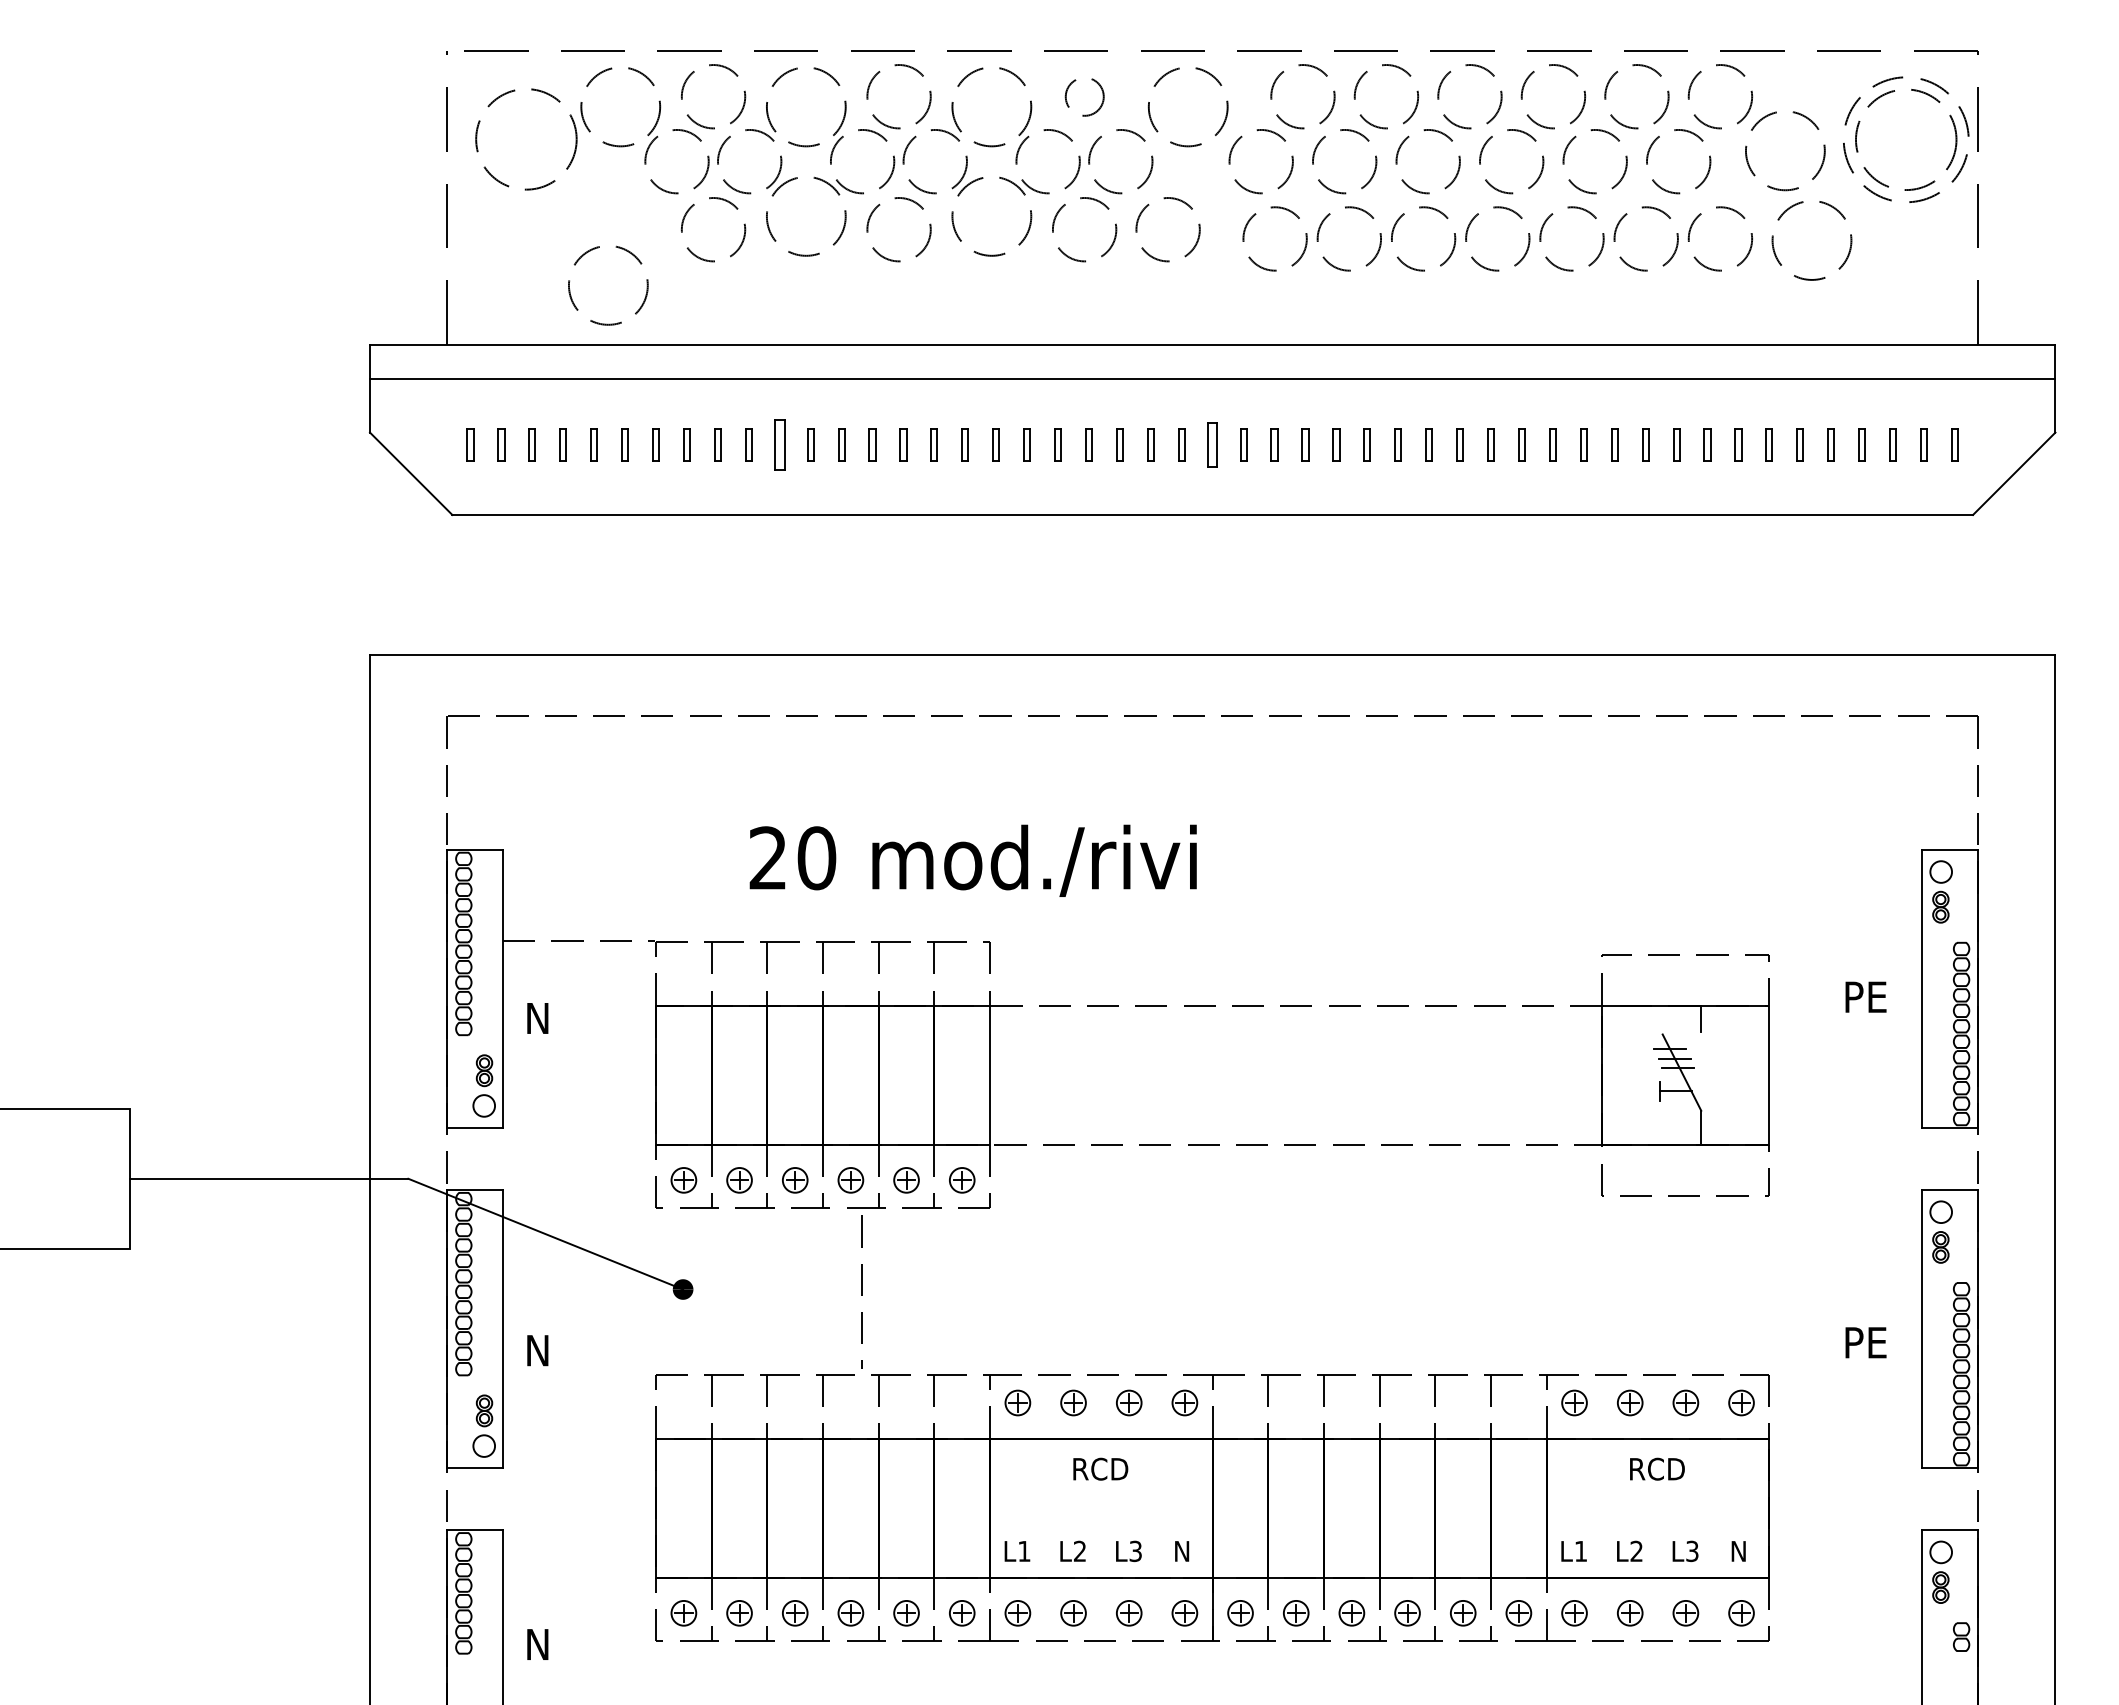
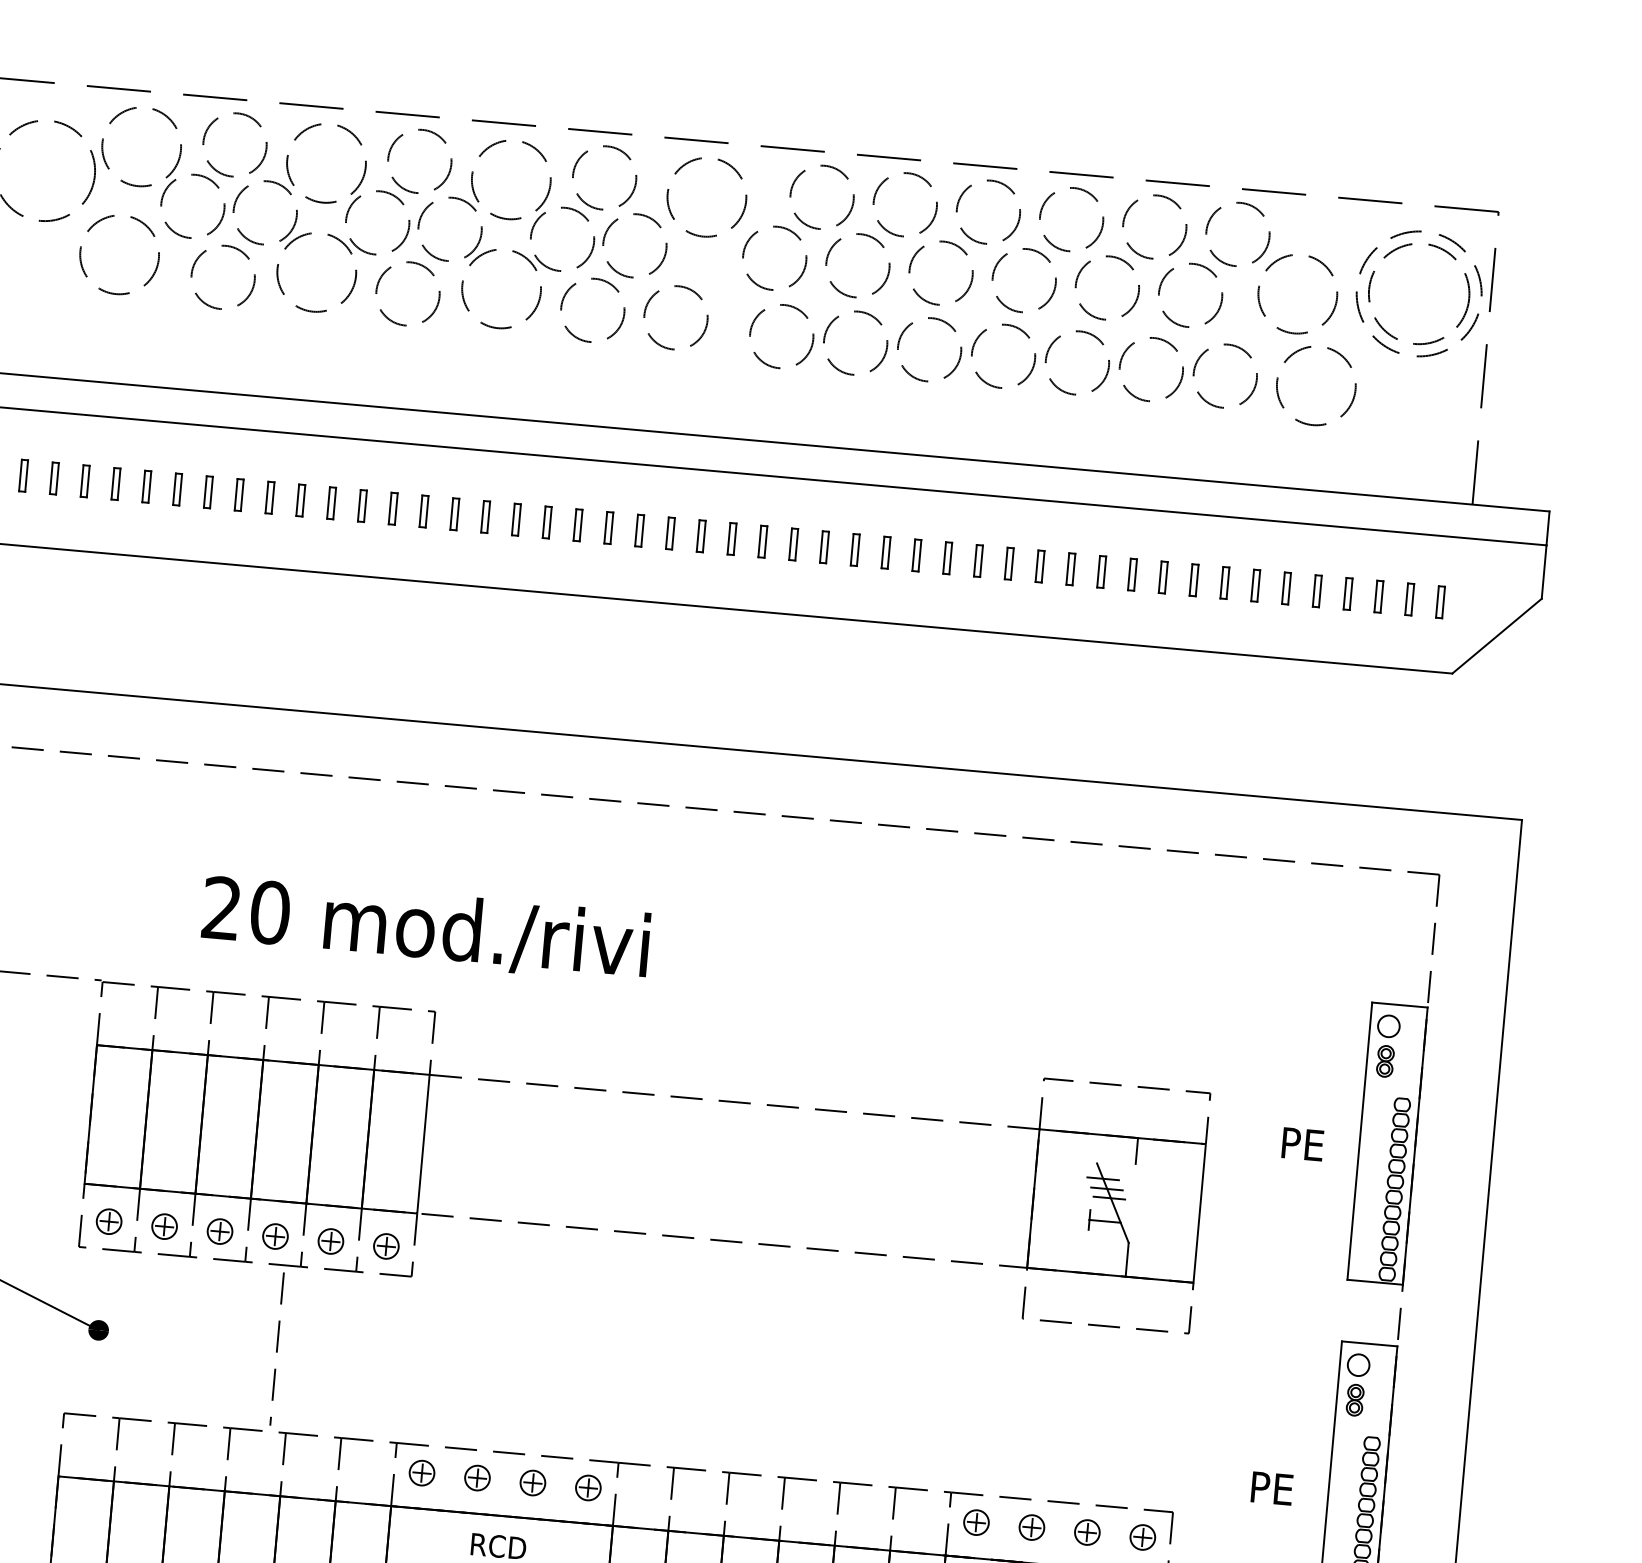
circle: (1084, 96) -> (604, 177), size x1.67
circle: (608, 285) -> (119, 254), moved
part: (779, 444) -> (269, 497), size x0.62
part: (1212, 444) -> (701, 535), size x0.71

